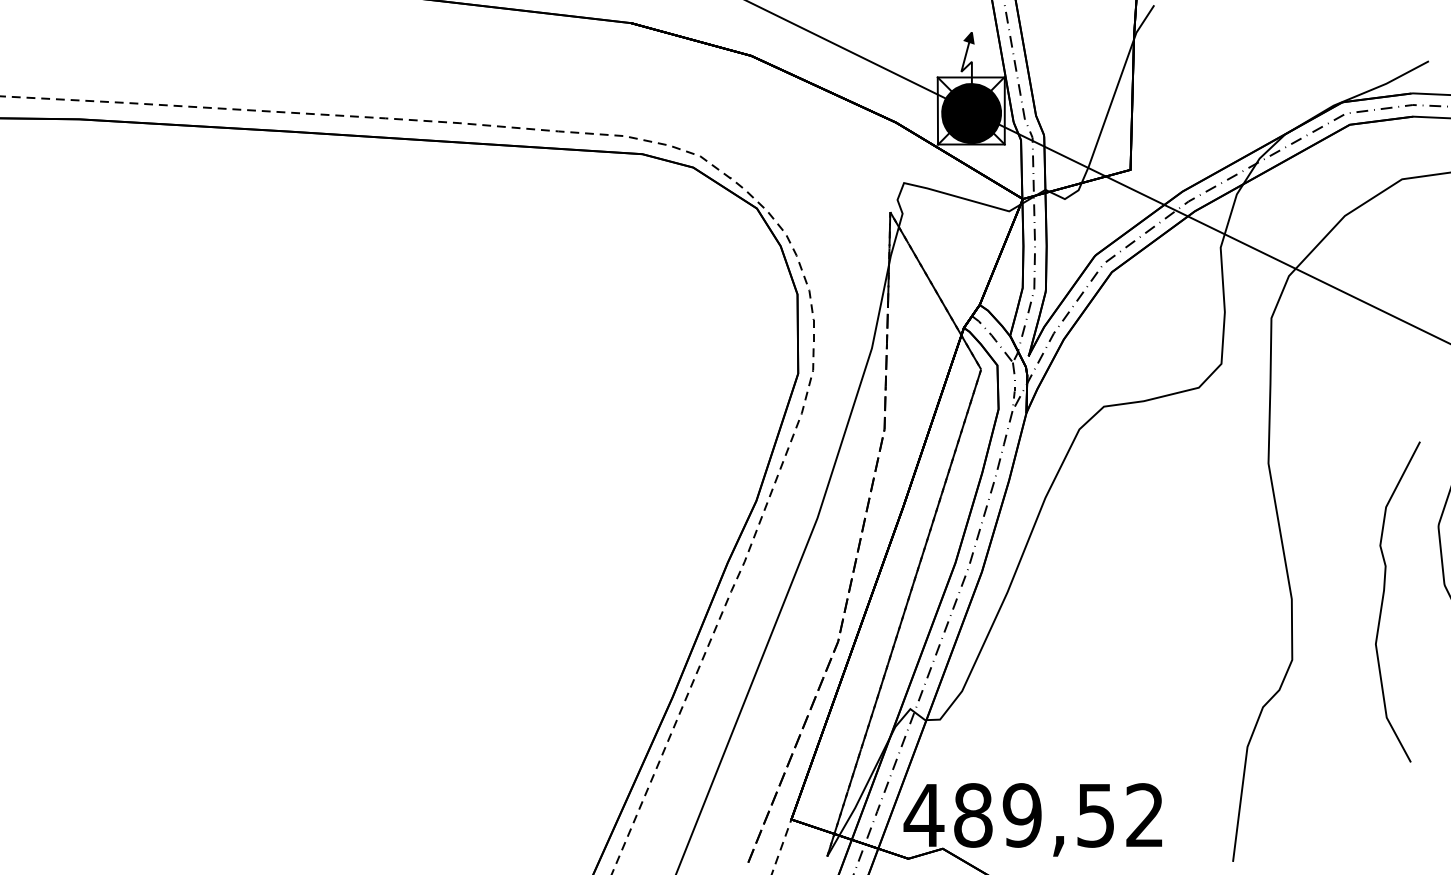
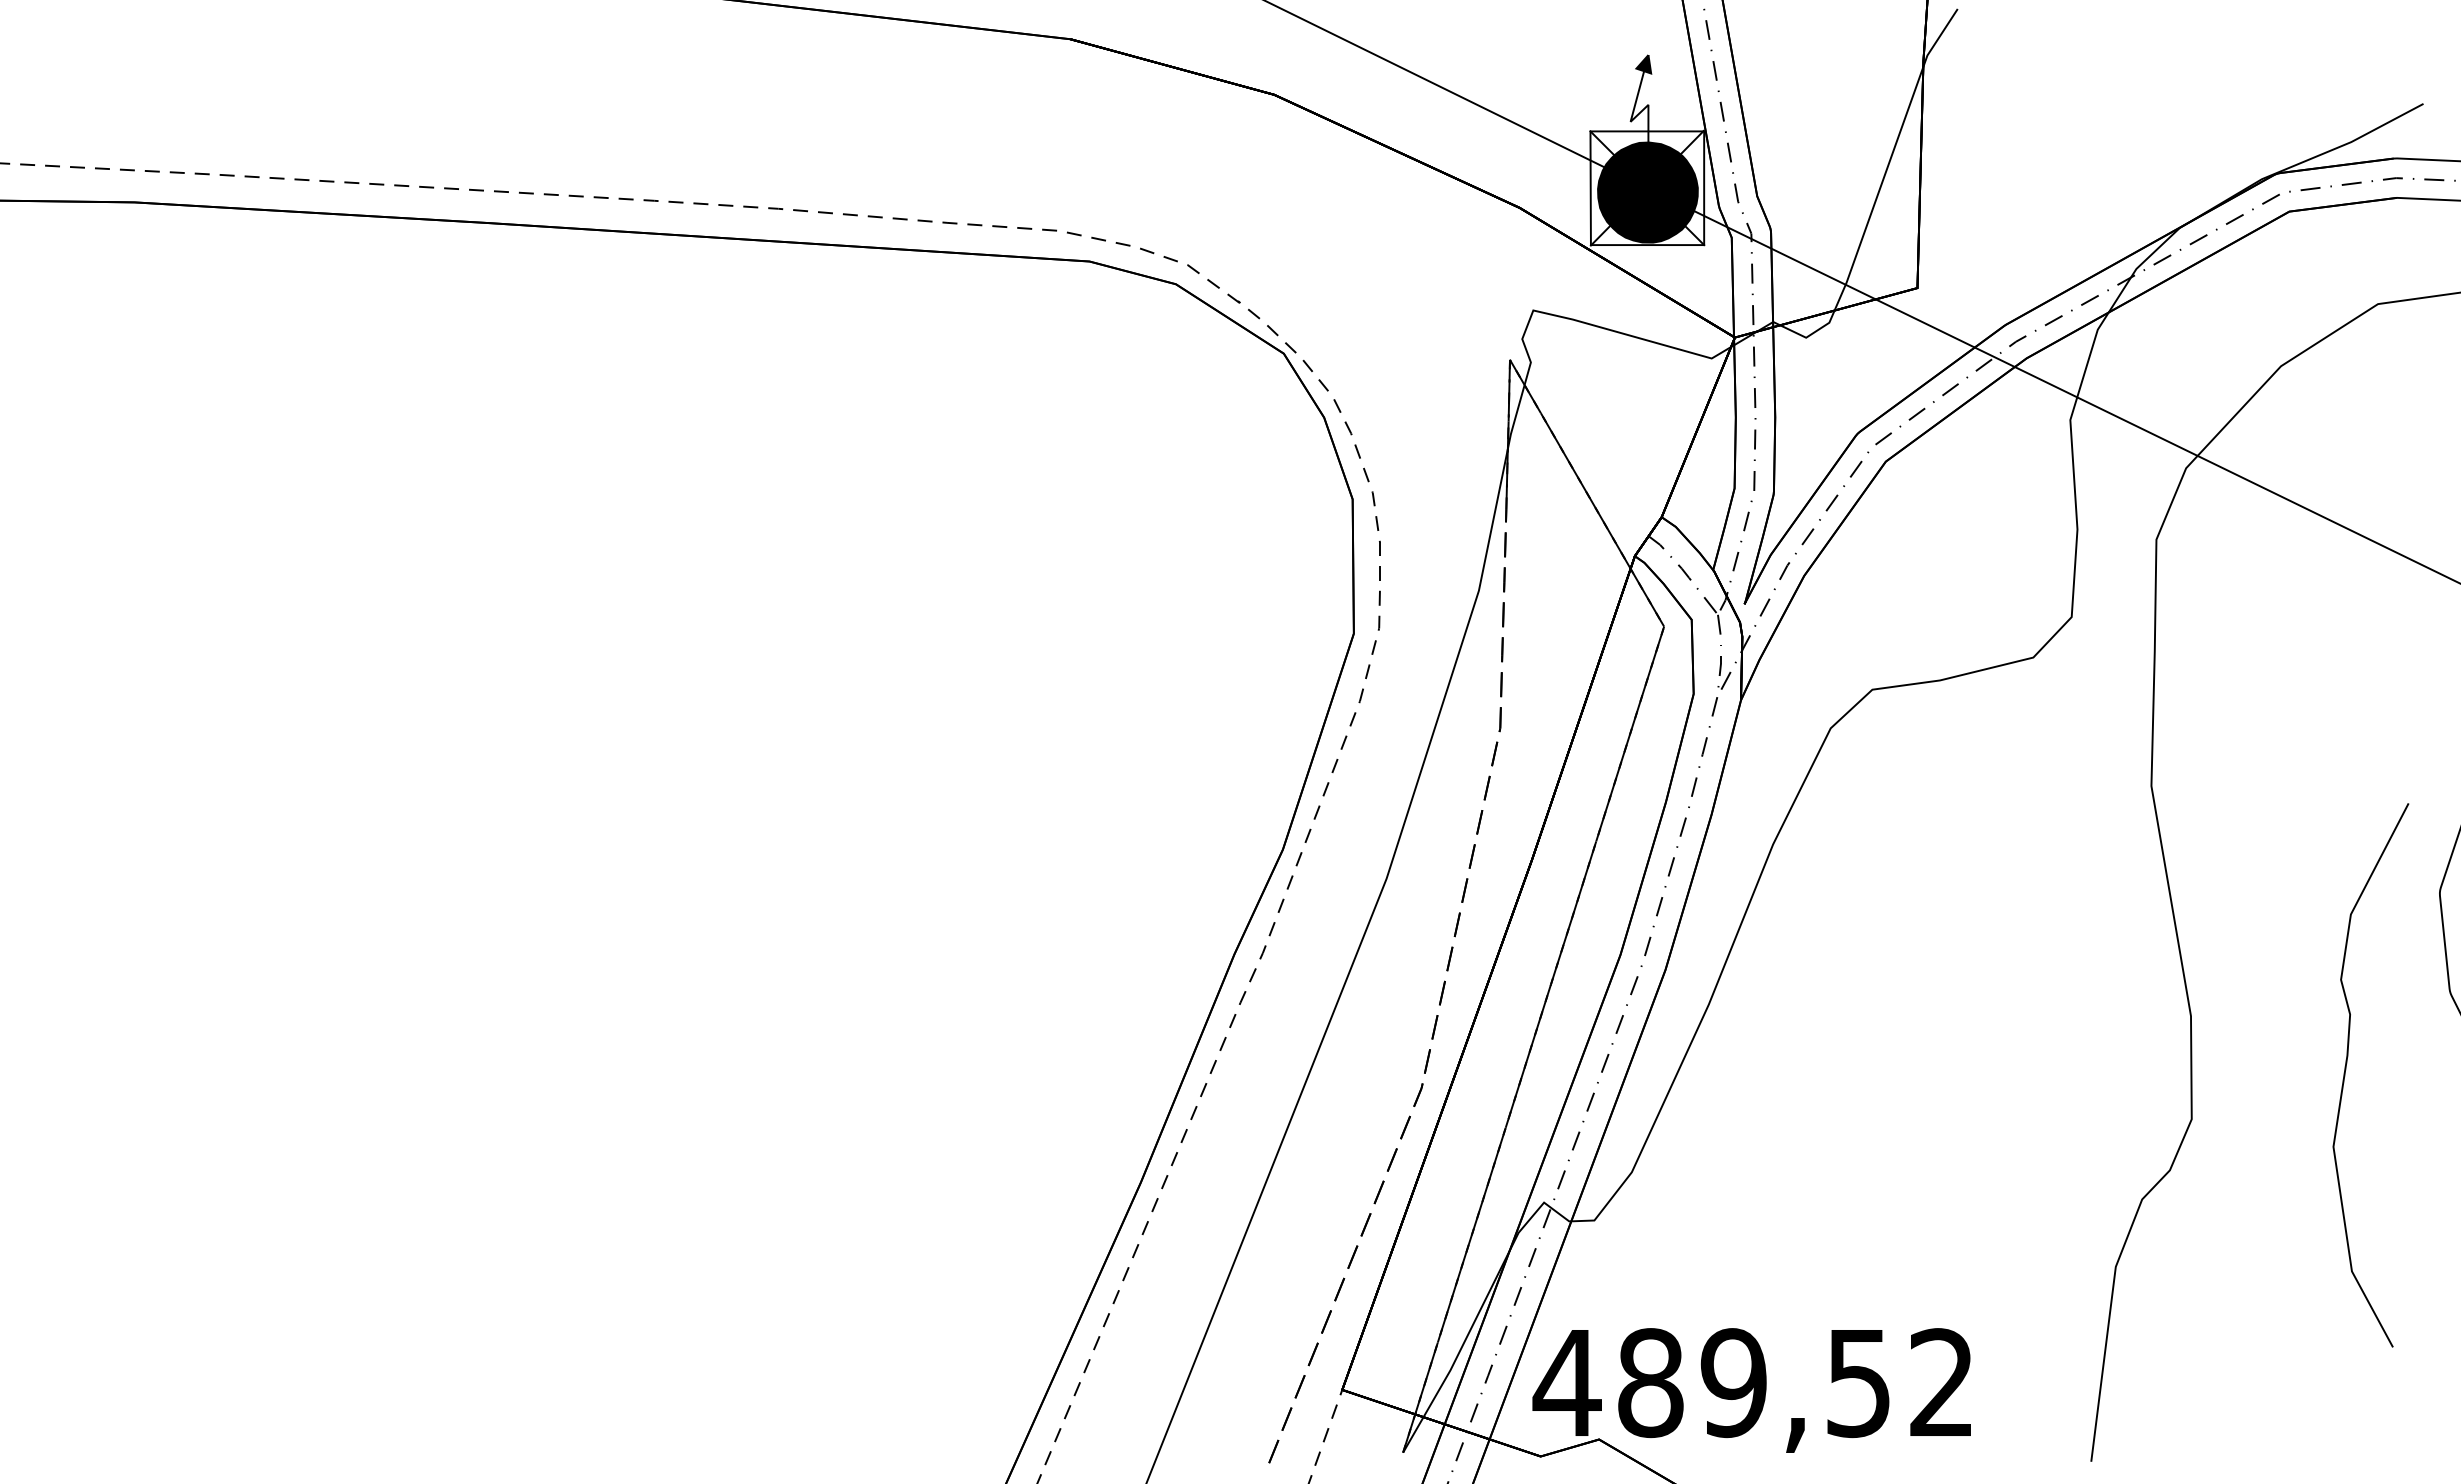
curve: (1383, 601) -> (2346, 1074), moved

